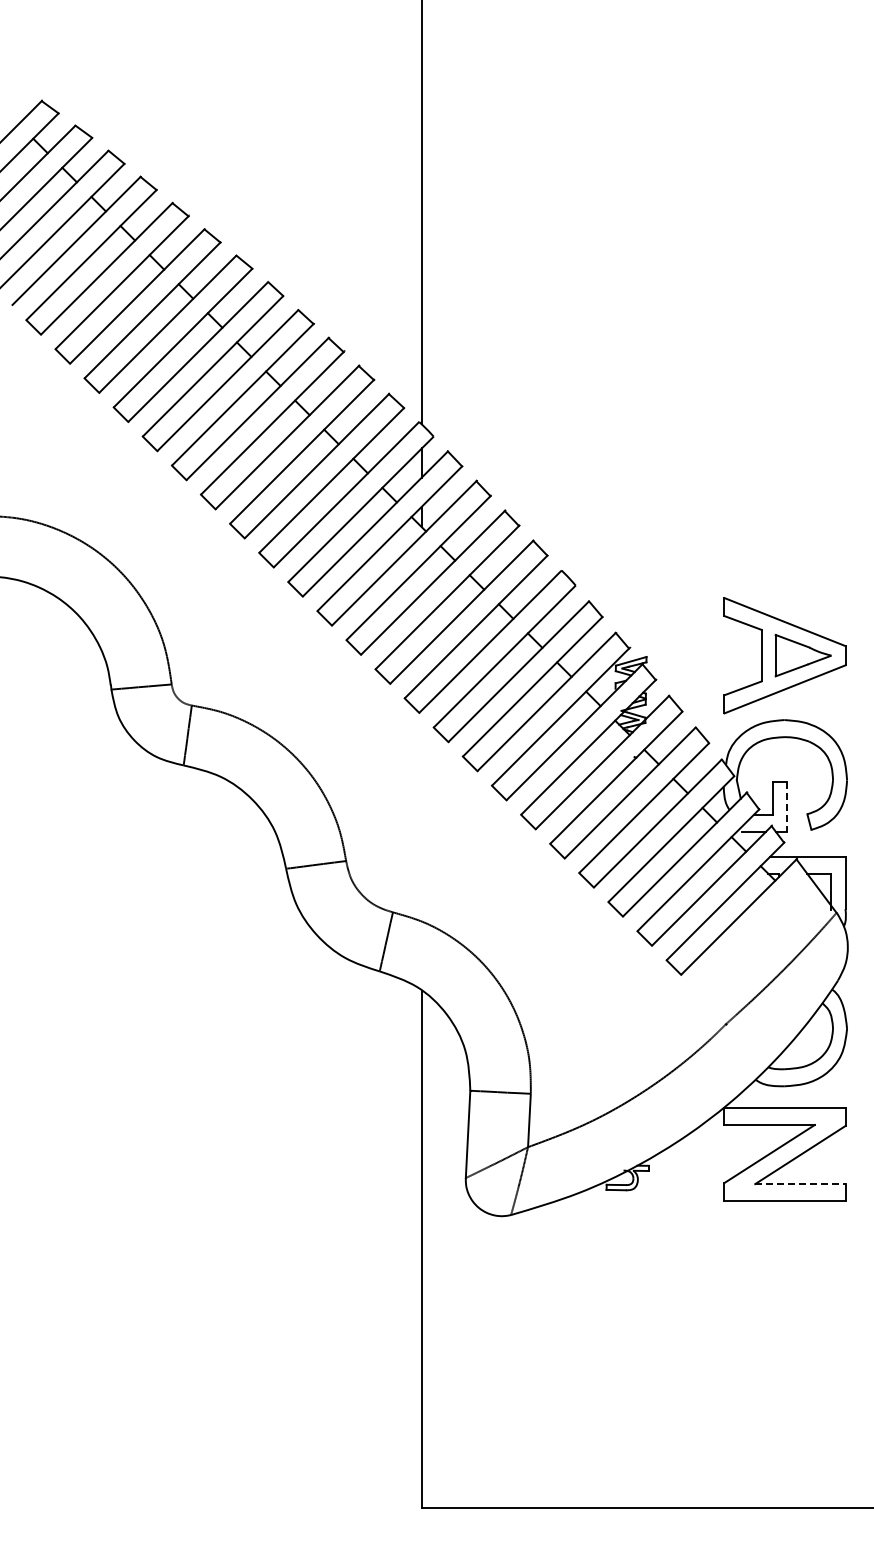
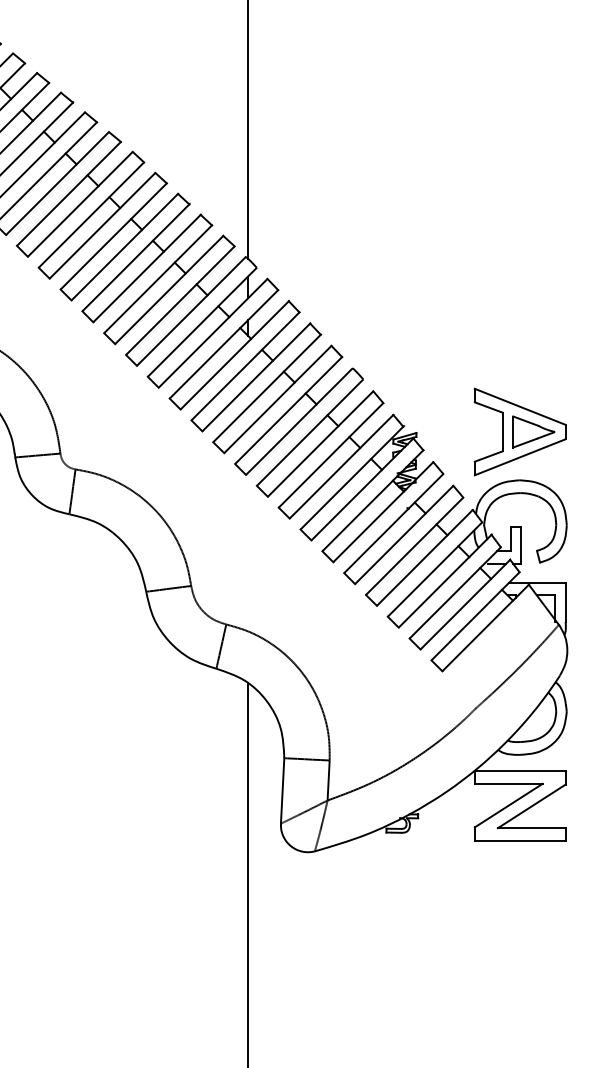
line: (786, 806) -> (521, 545), dashed -> solid
line: (800, 1184) -> (531, 828), dashed -> solid

